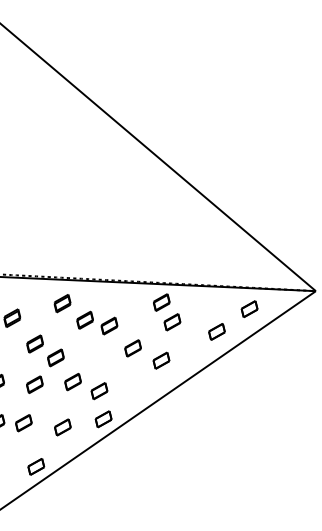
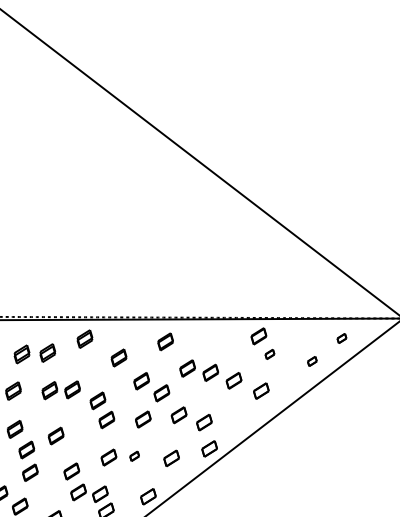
part: (249, 309) -> (341, 338), size x0.6
part: (97, 322) -> (199, 370), moved
part: (172, 322) -> (269, 354), size x0.6
part: (217, 331) -> (312, 361), size x0.6
part: (23, 423) -> (134, 456), size x0.6

